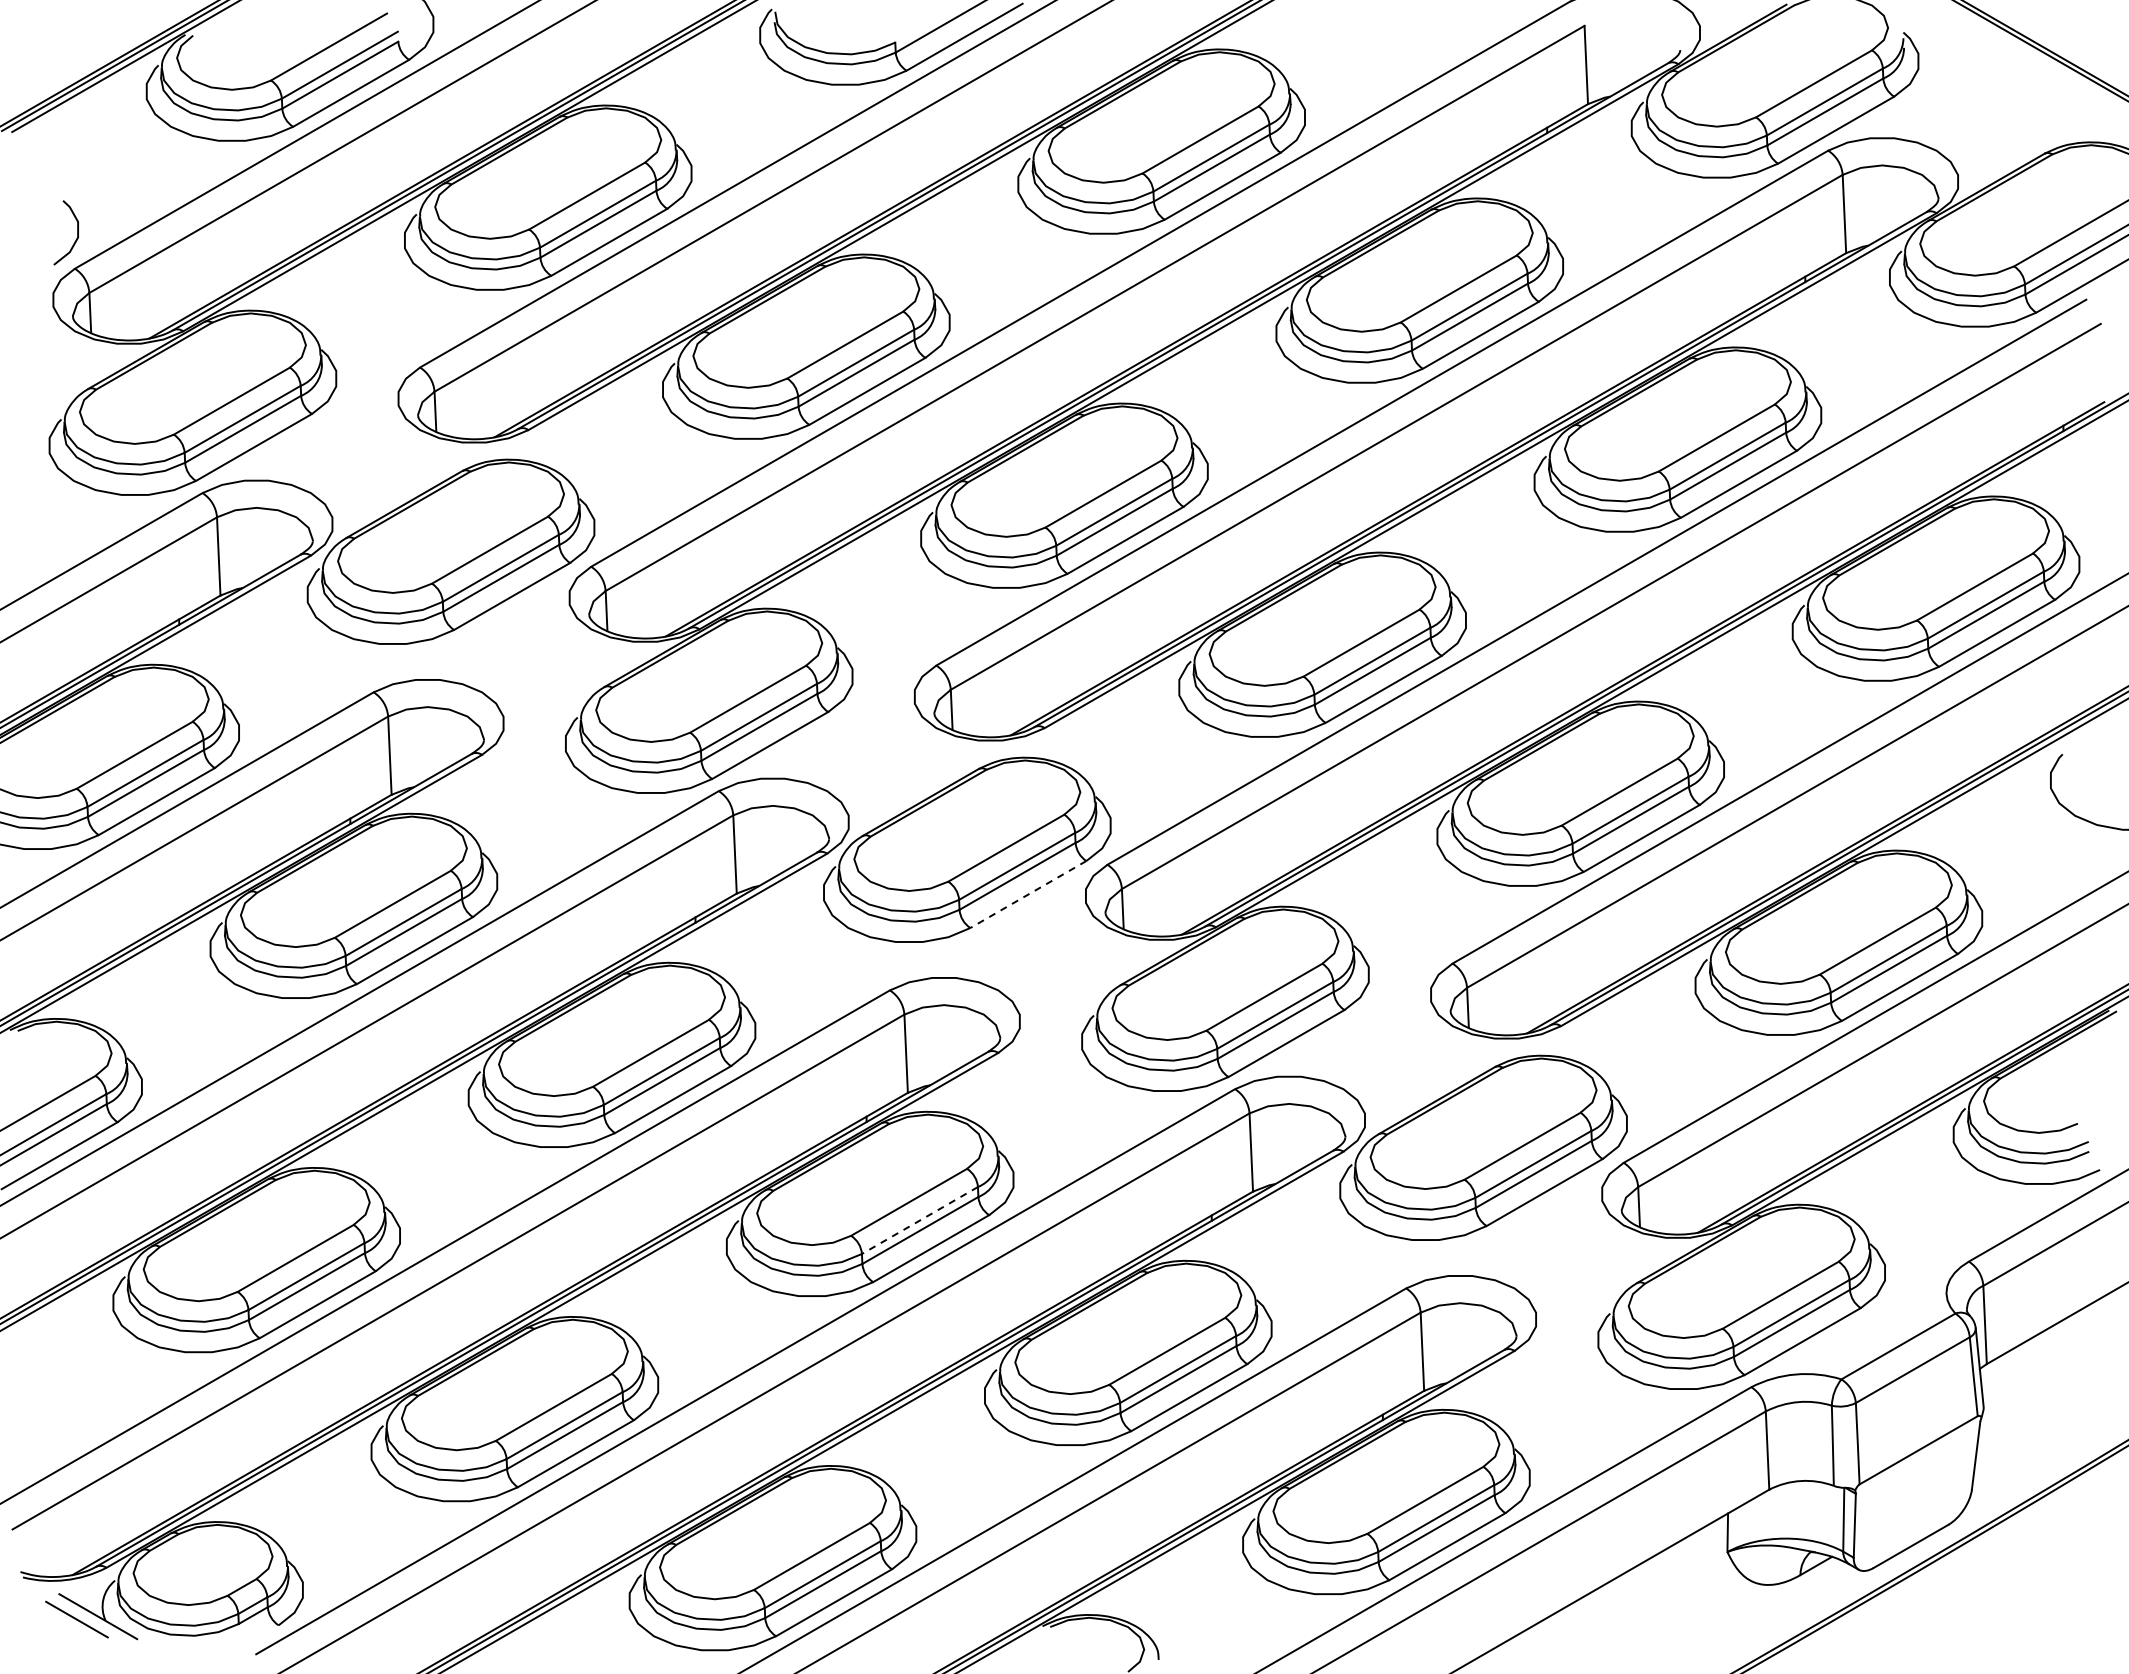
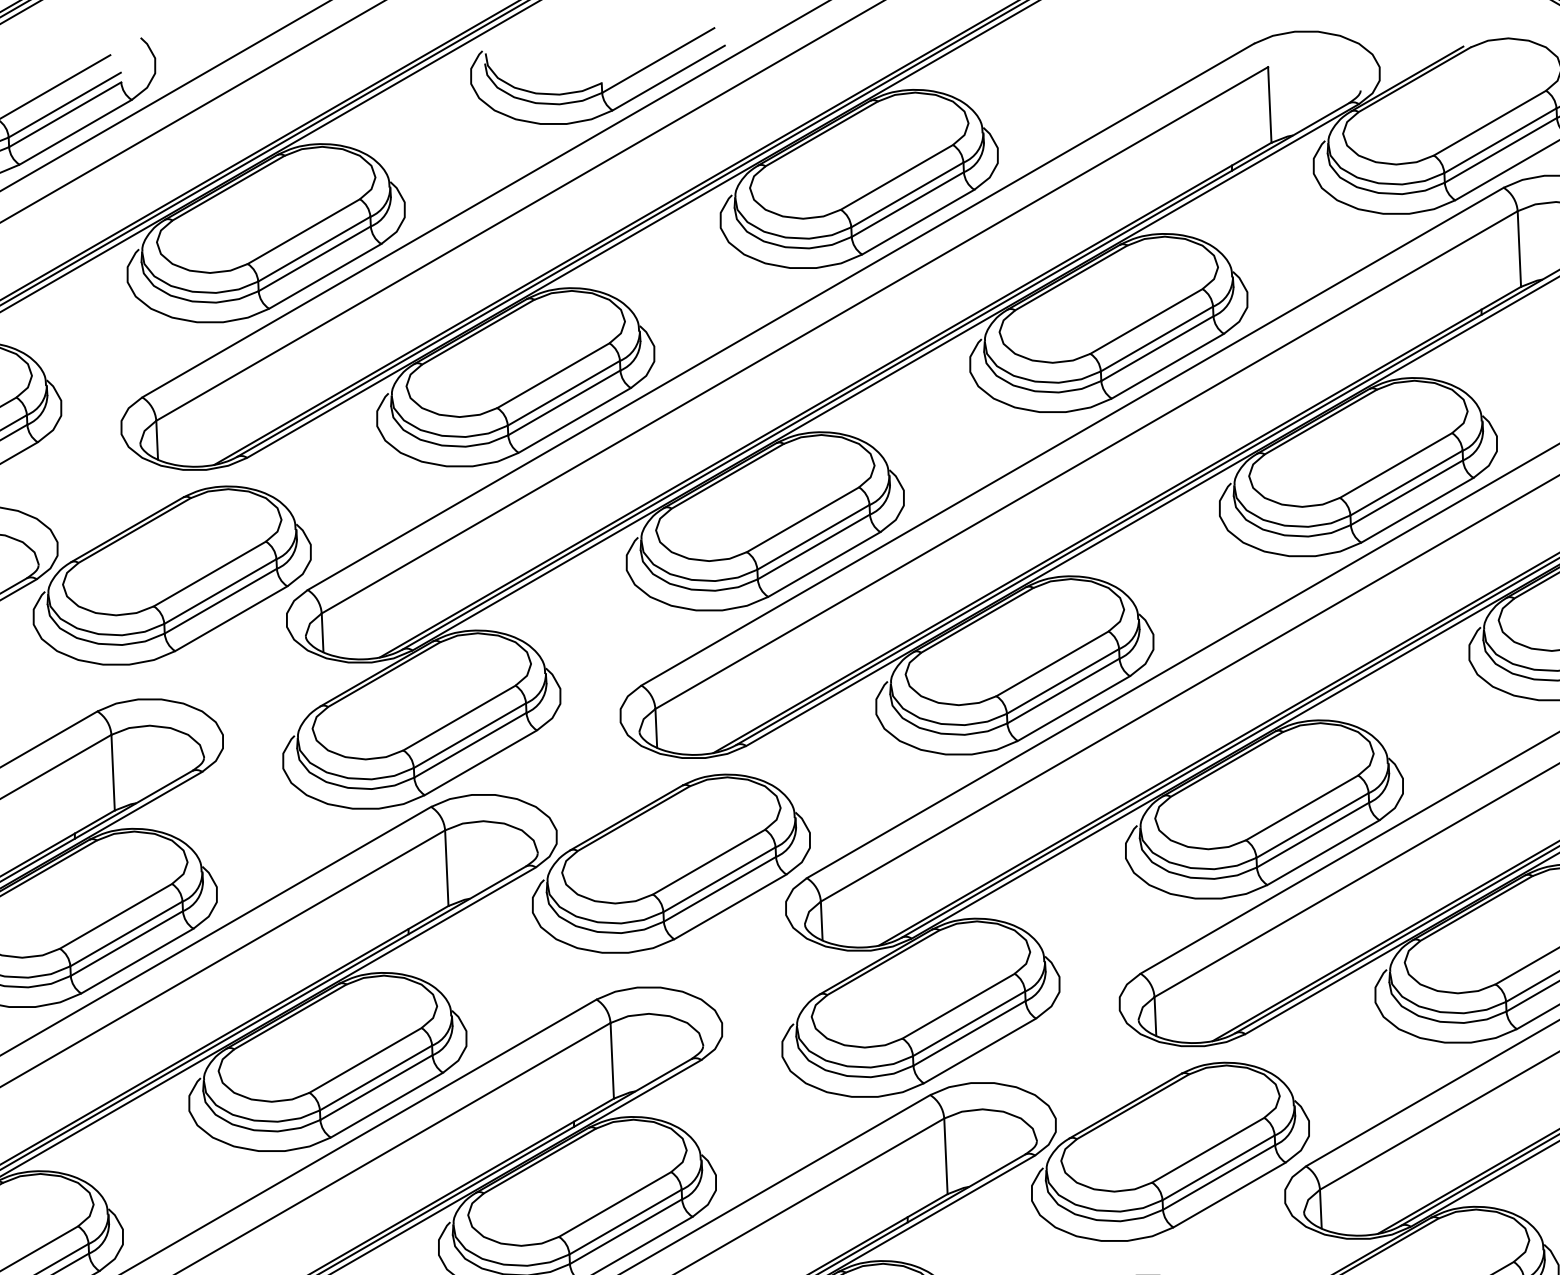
line: (1028, 894) -> (730, 906), dashed -> solid
line: (919, 1220) -> (625, 1222), dashed -> solid

